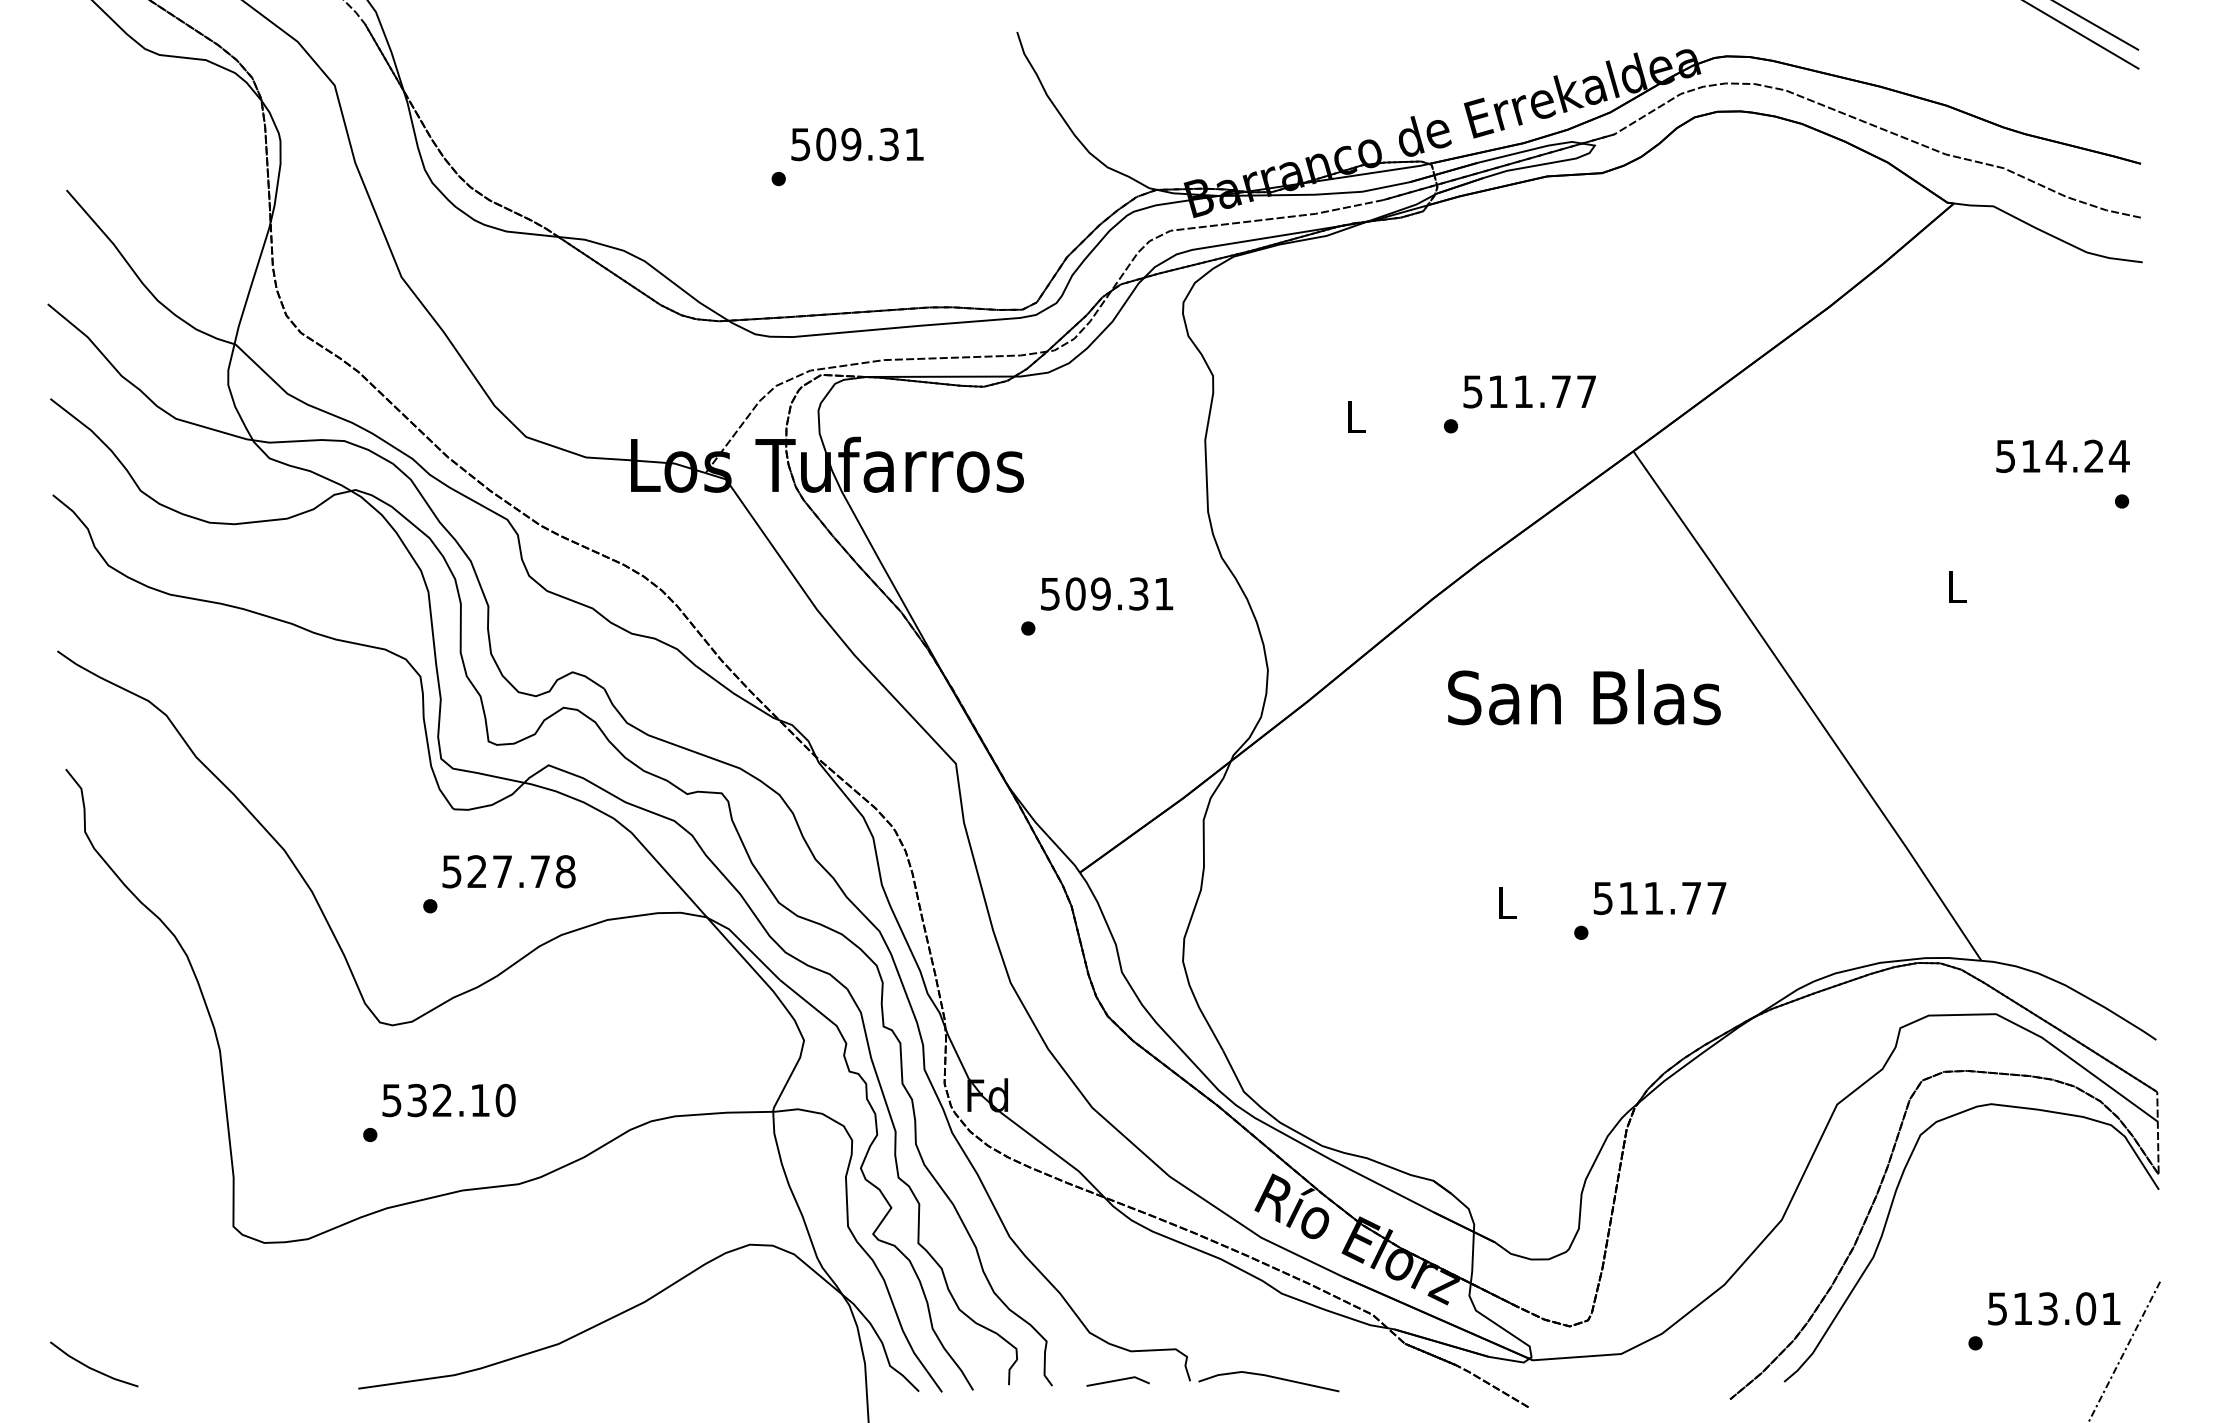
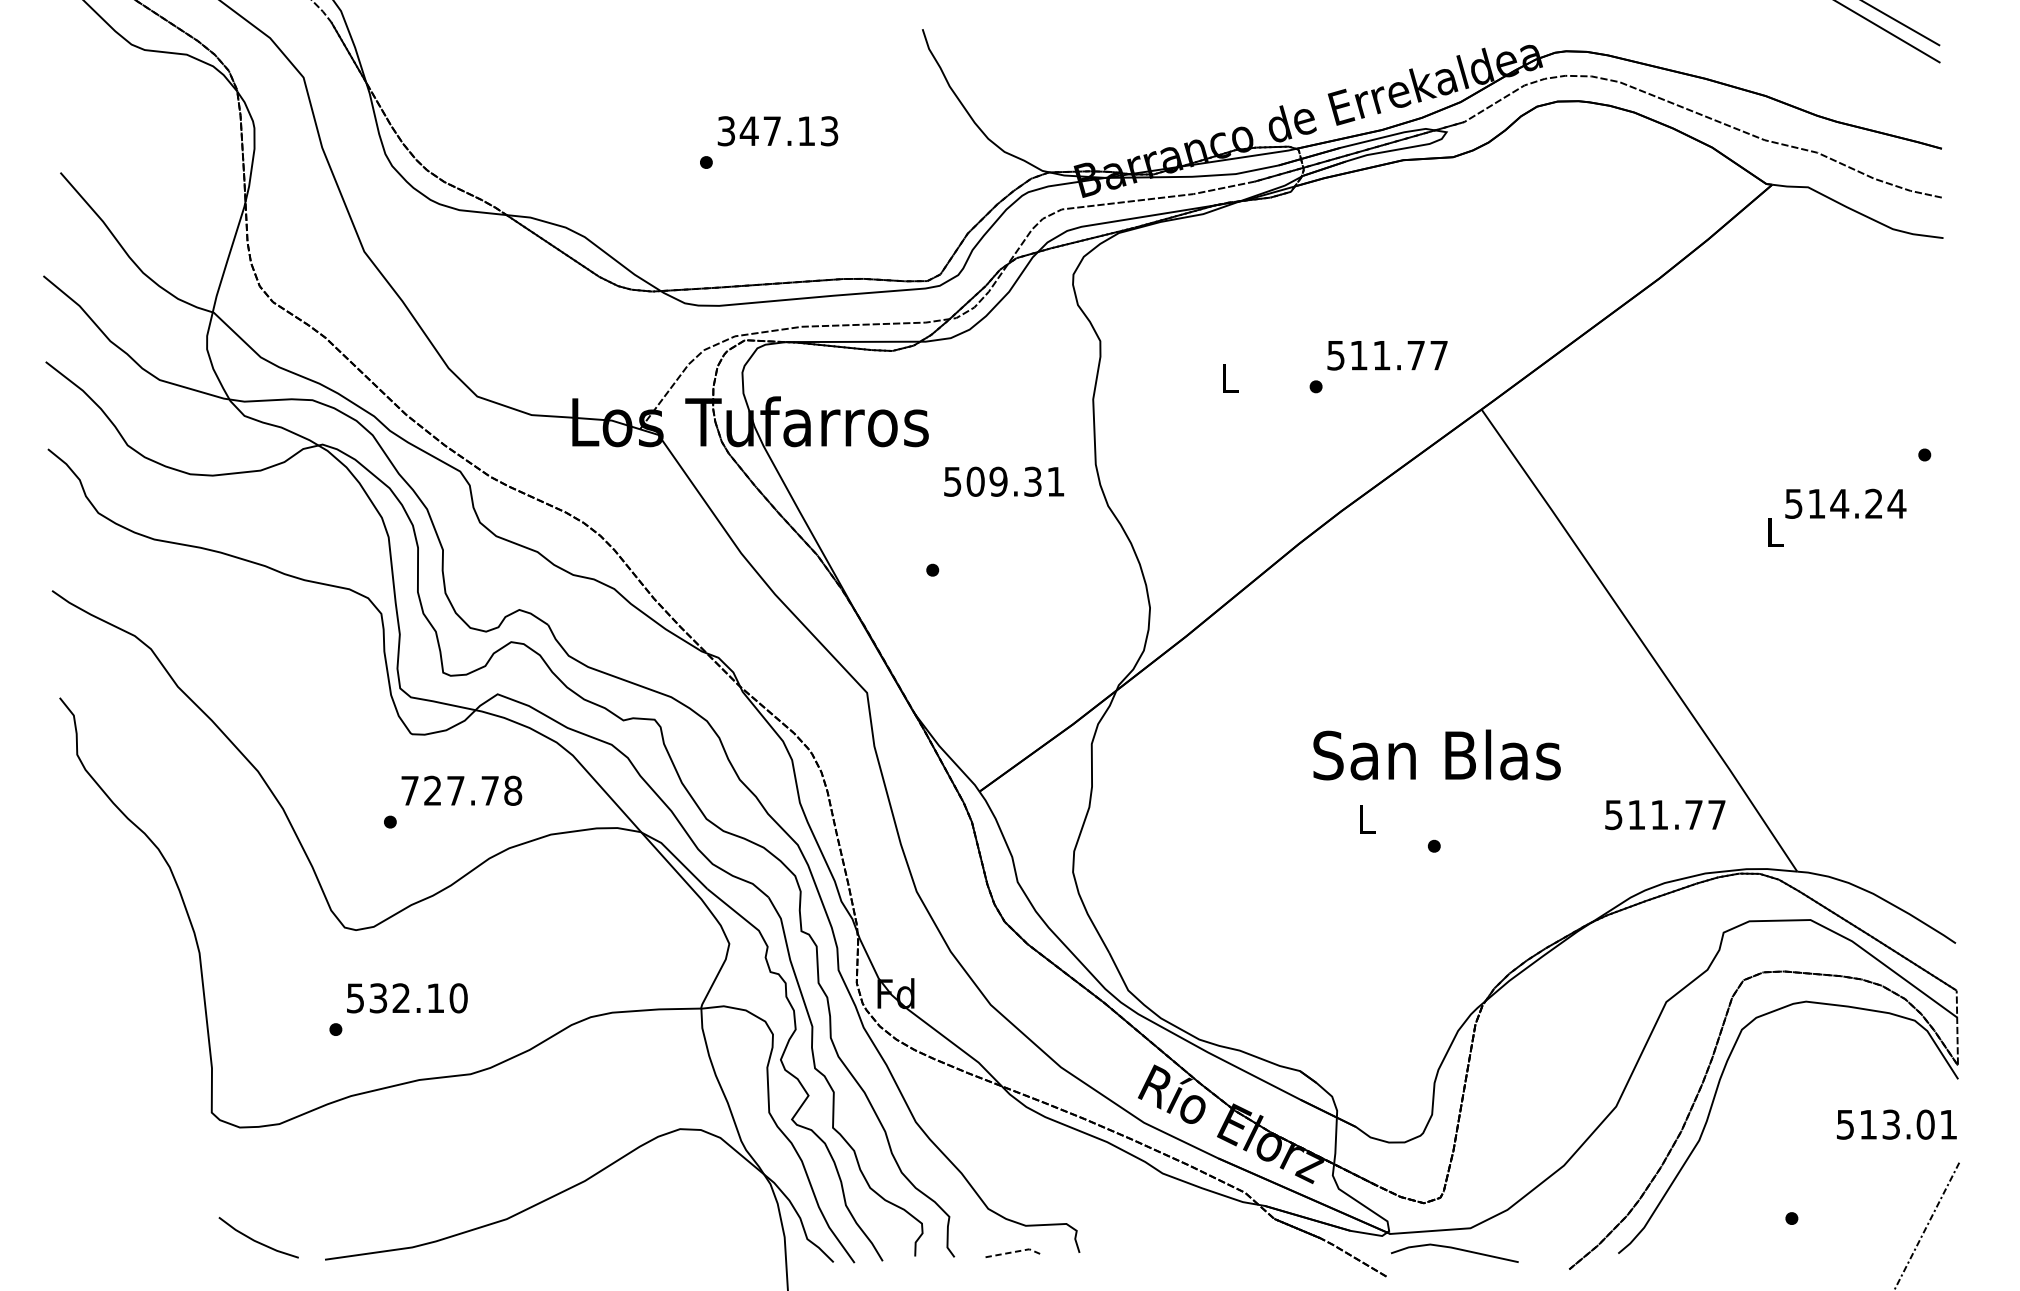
text: (857, 144) -> (777, 131), 509.31 -> 347.13
text: (2062, 455) -> (1845, 503), moved
text: (1107, 593) -> (1004, 481), moved
text: (1584, 697) -> (1437, 755), moved
text: (451, 871) -> (409, 790), 527.78 -> 727.78
text: (1659, 898) -> (1664, 815), moved
text: (2054, 1308) -> (1897, 1124), moved
line: (93, 1368) -> (258, 1241), moved
line: (1269, 1377) -> (1455, 1249), moved
line: (1119, 1380) -> (1015, 1252), solid -> dashed

